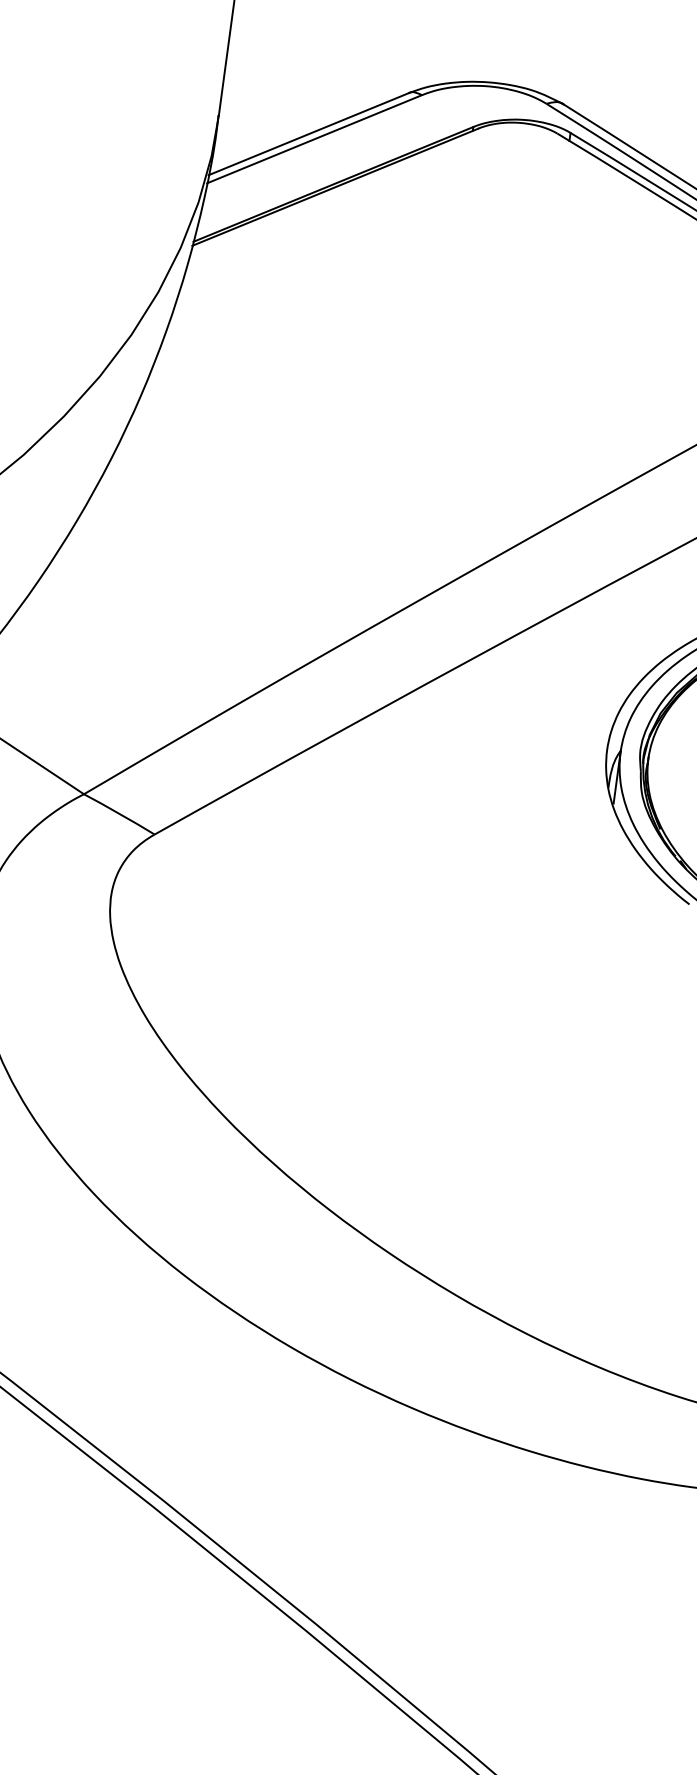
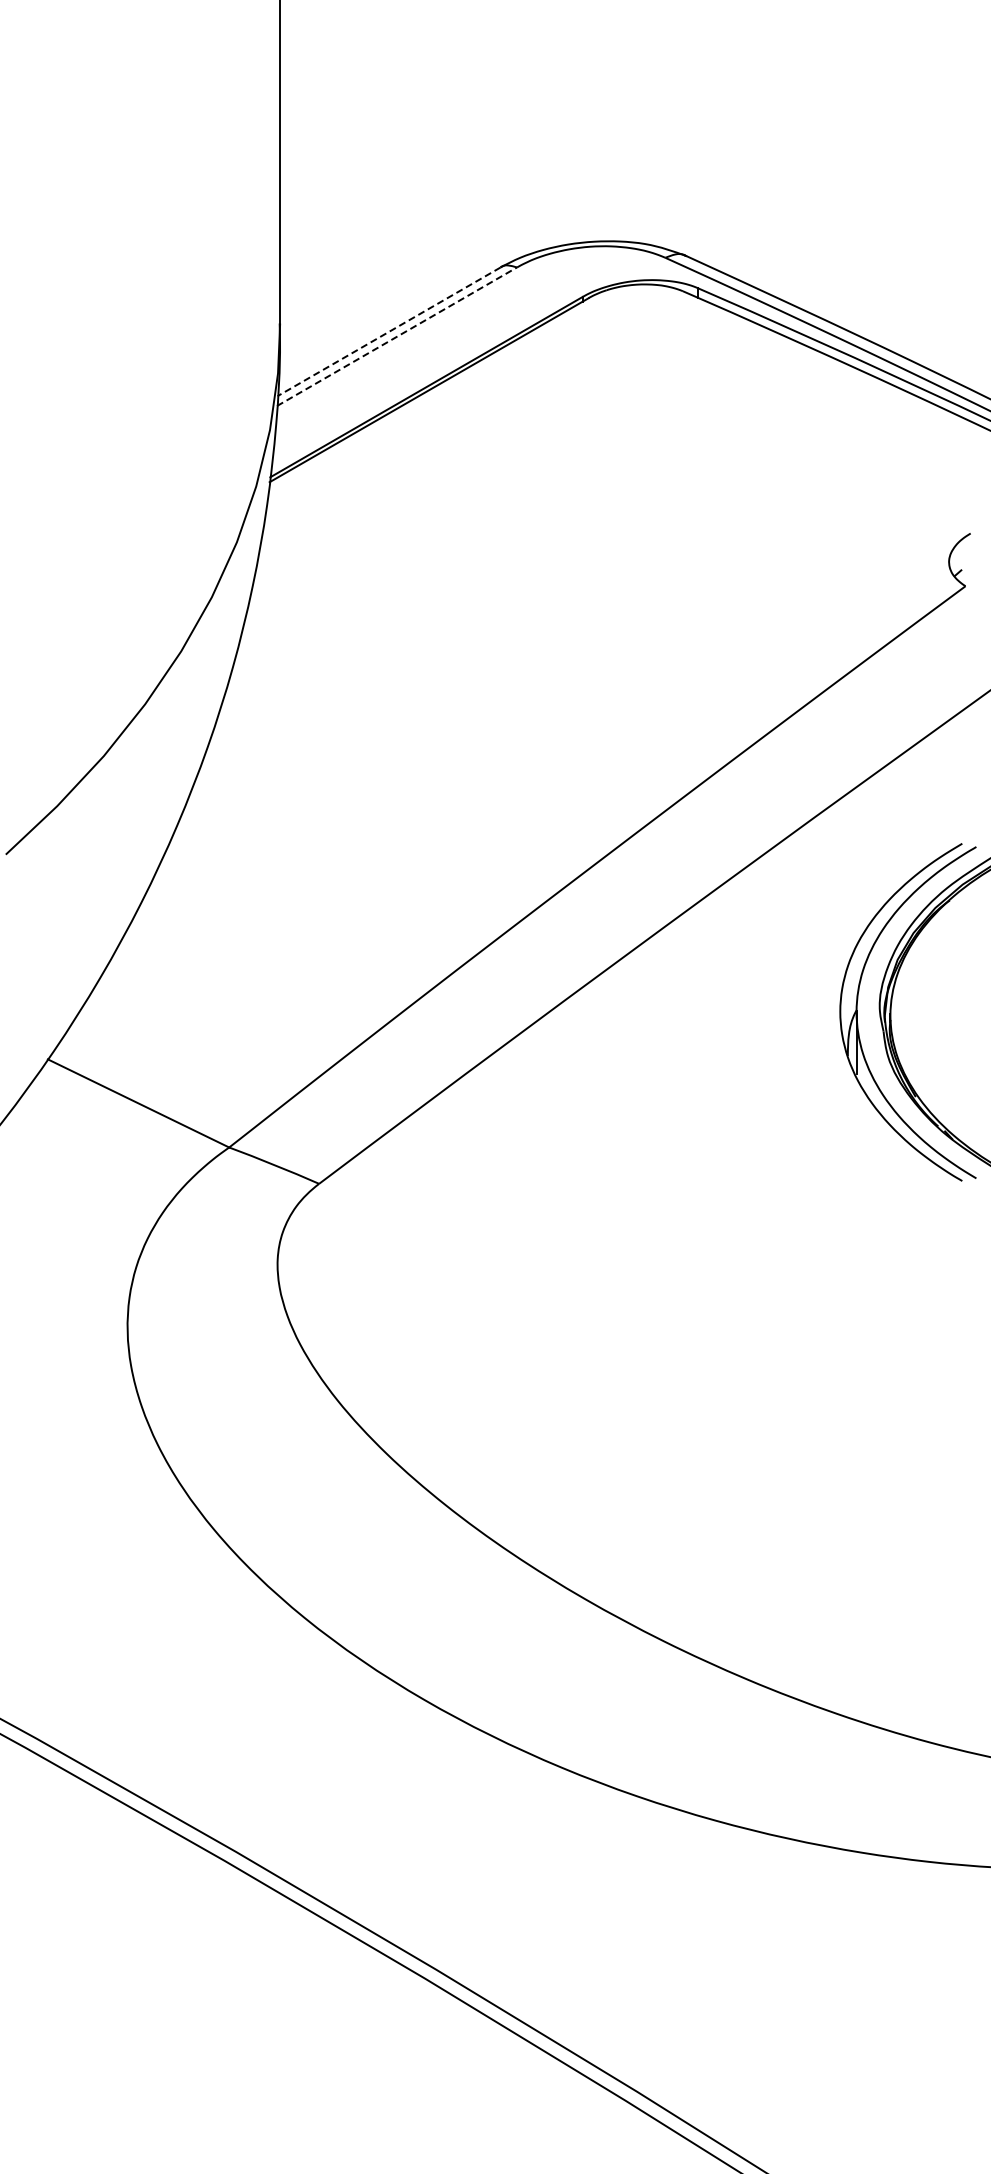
line: (308, 134) -> (389, 331), solid -> dashed
line: (314, 139) -> (397, 336), solid -> dashed

